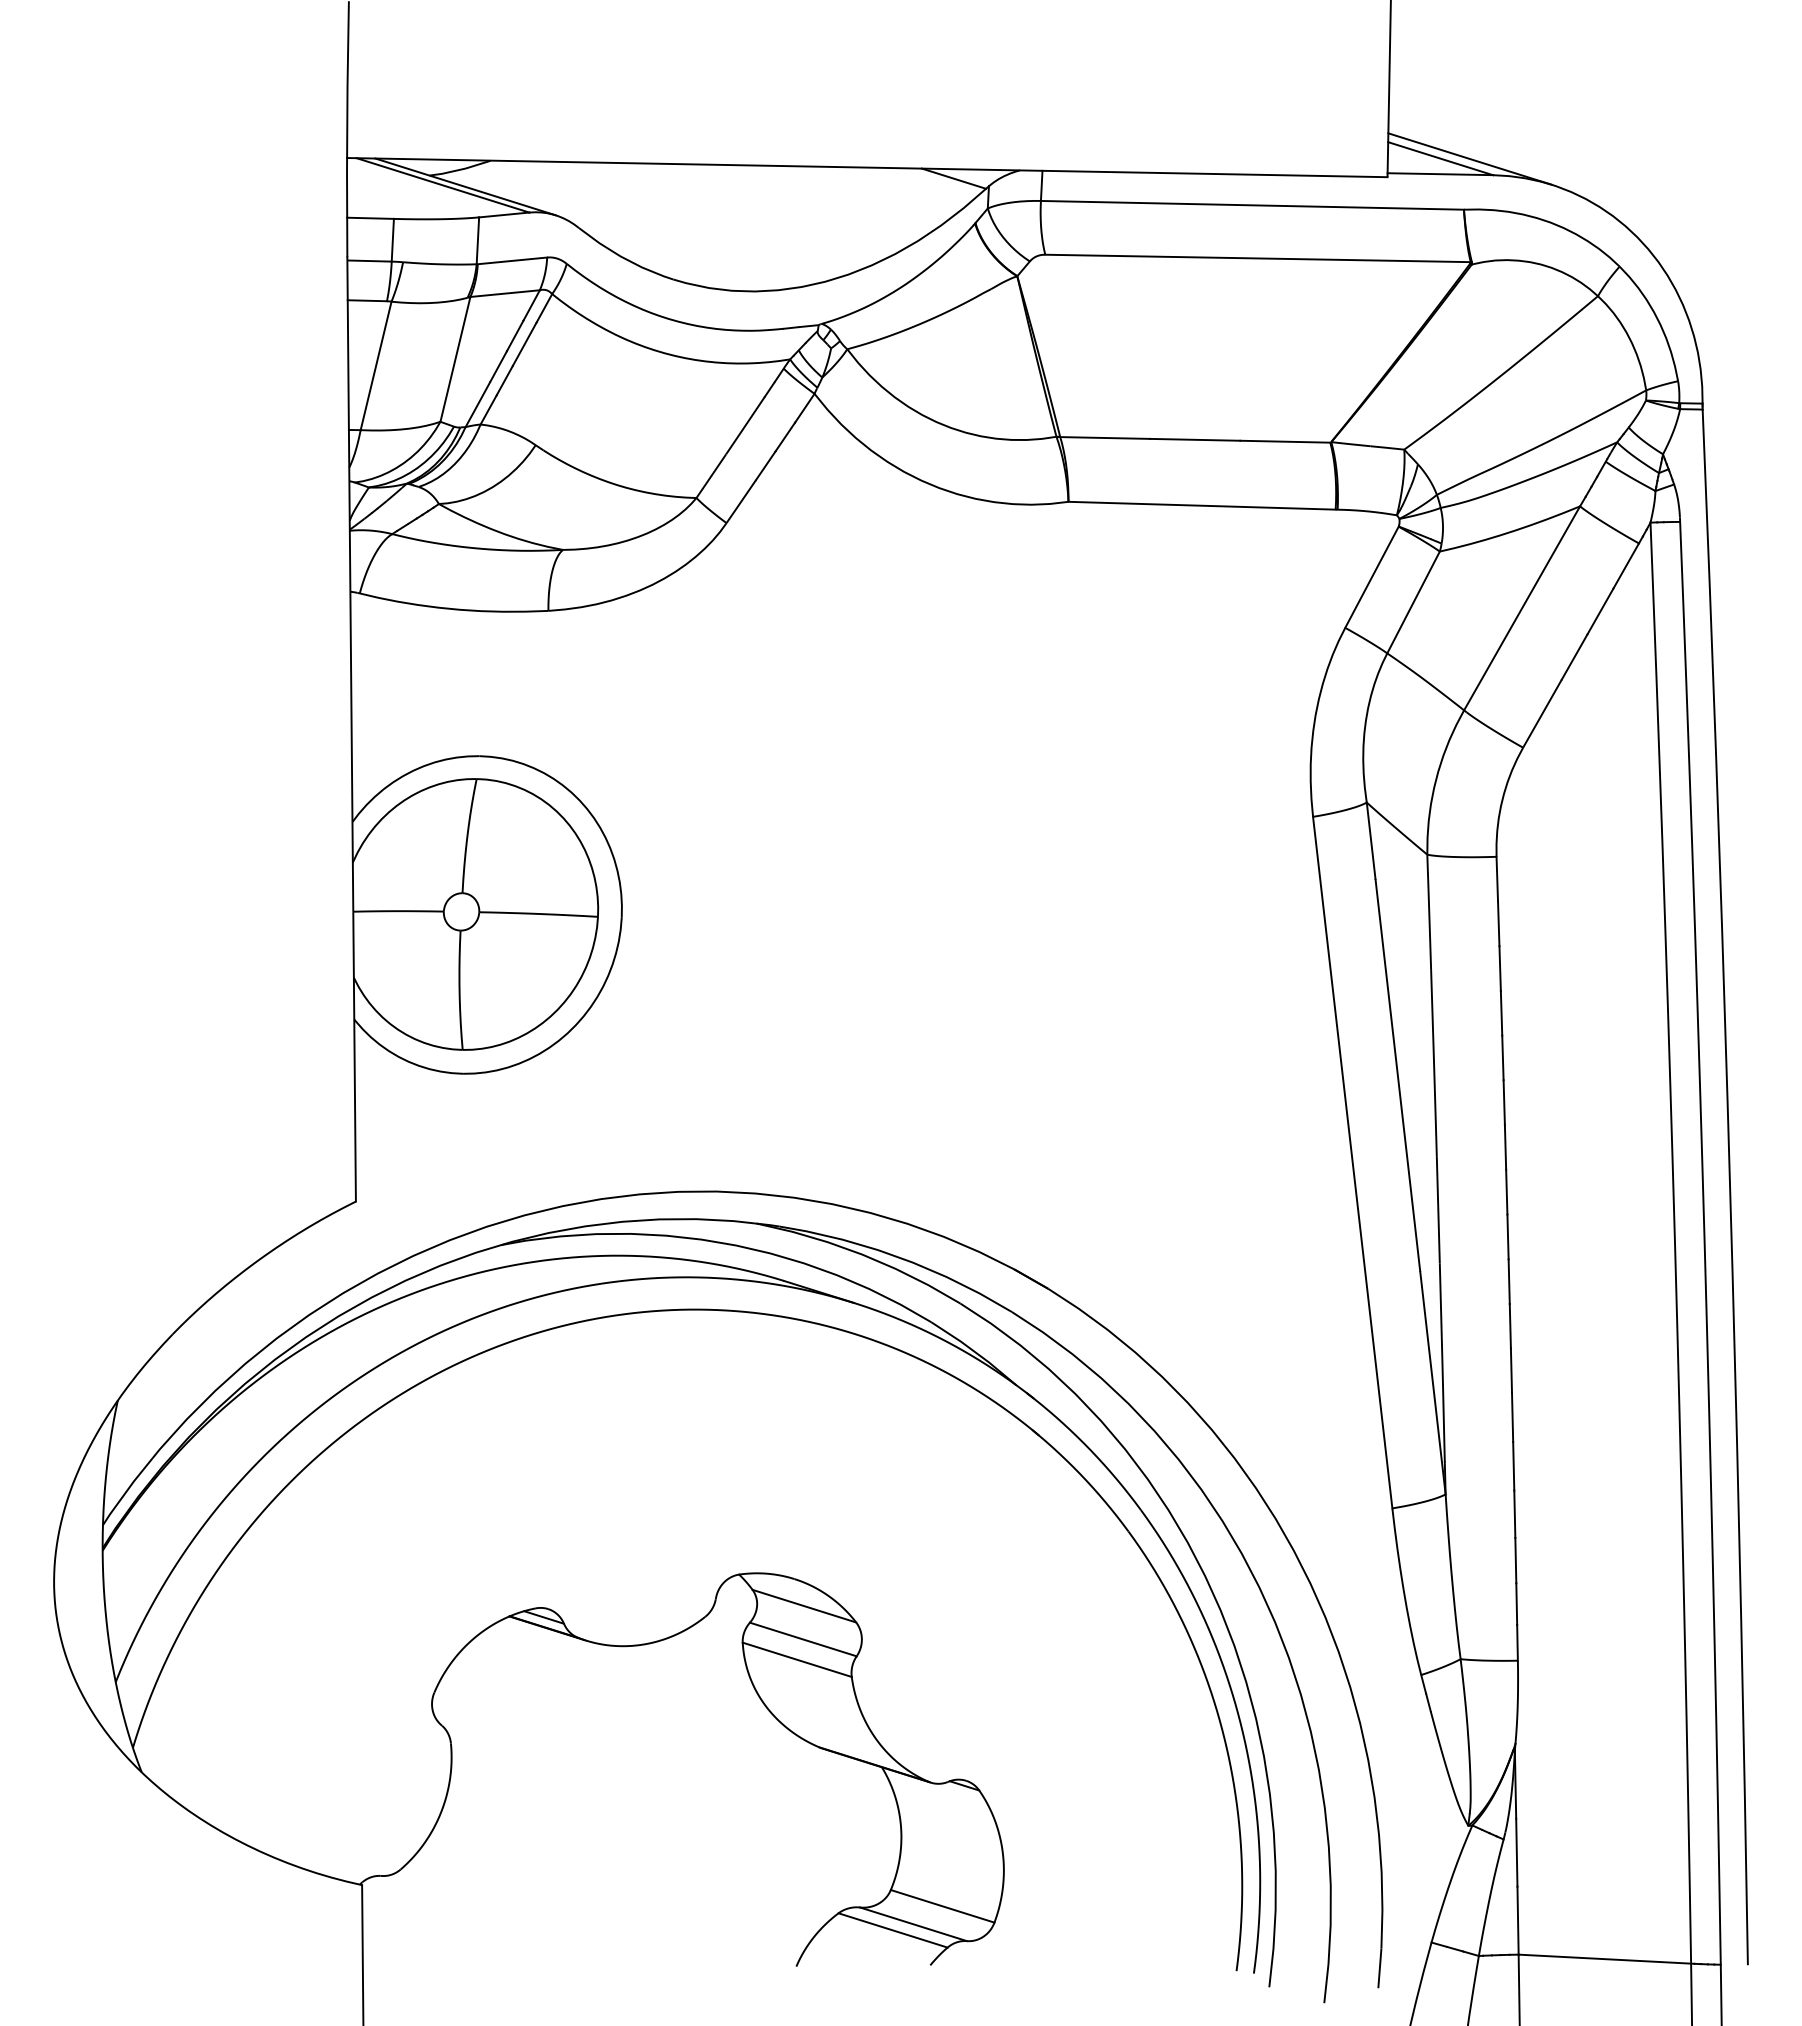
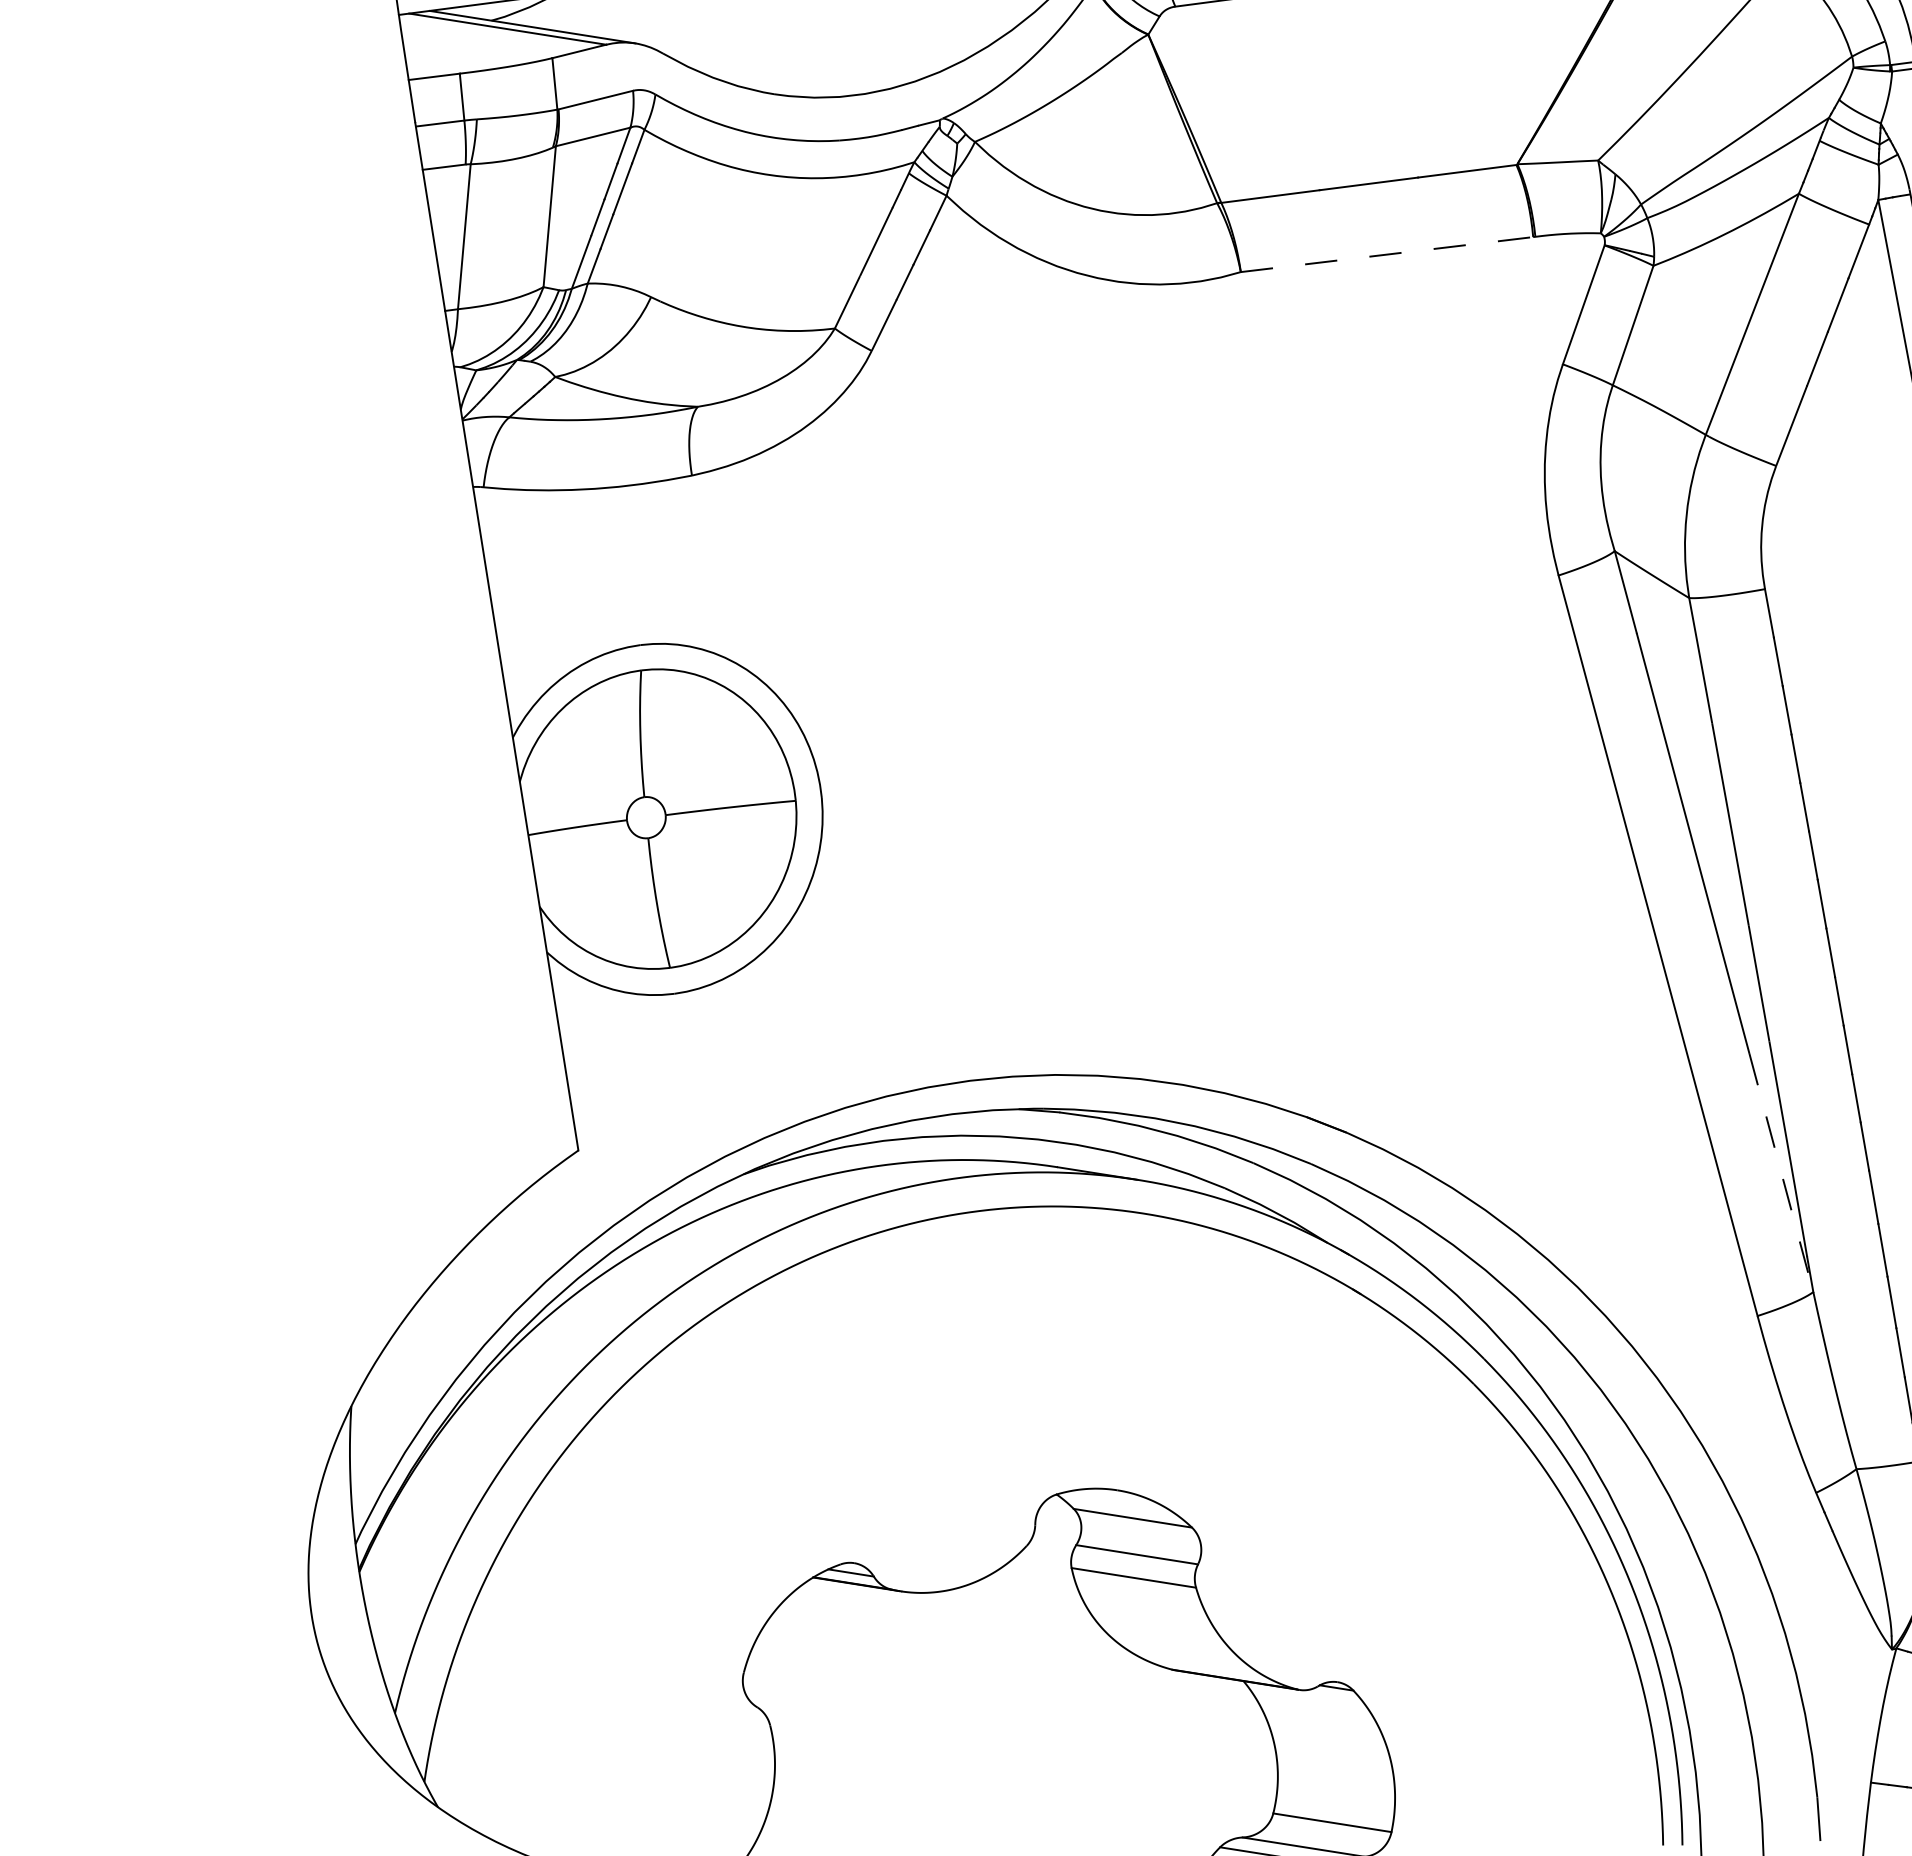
line: (1202, 505) -> (1387, 254), solid -> dashed
line: (1432, 1383) -> (1780, 1173), solid -> dashed

